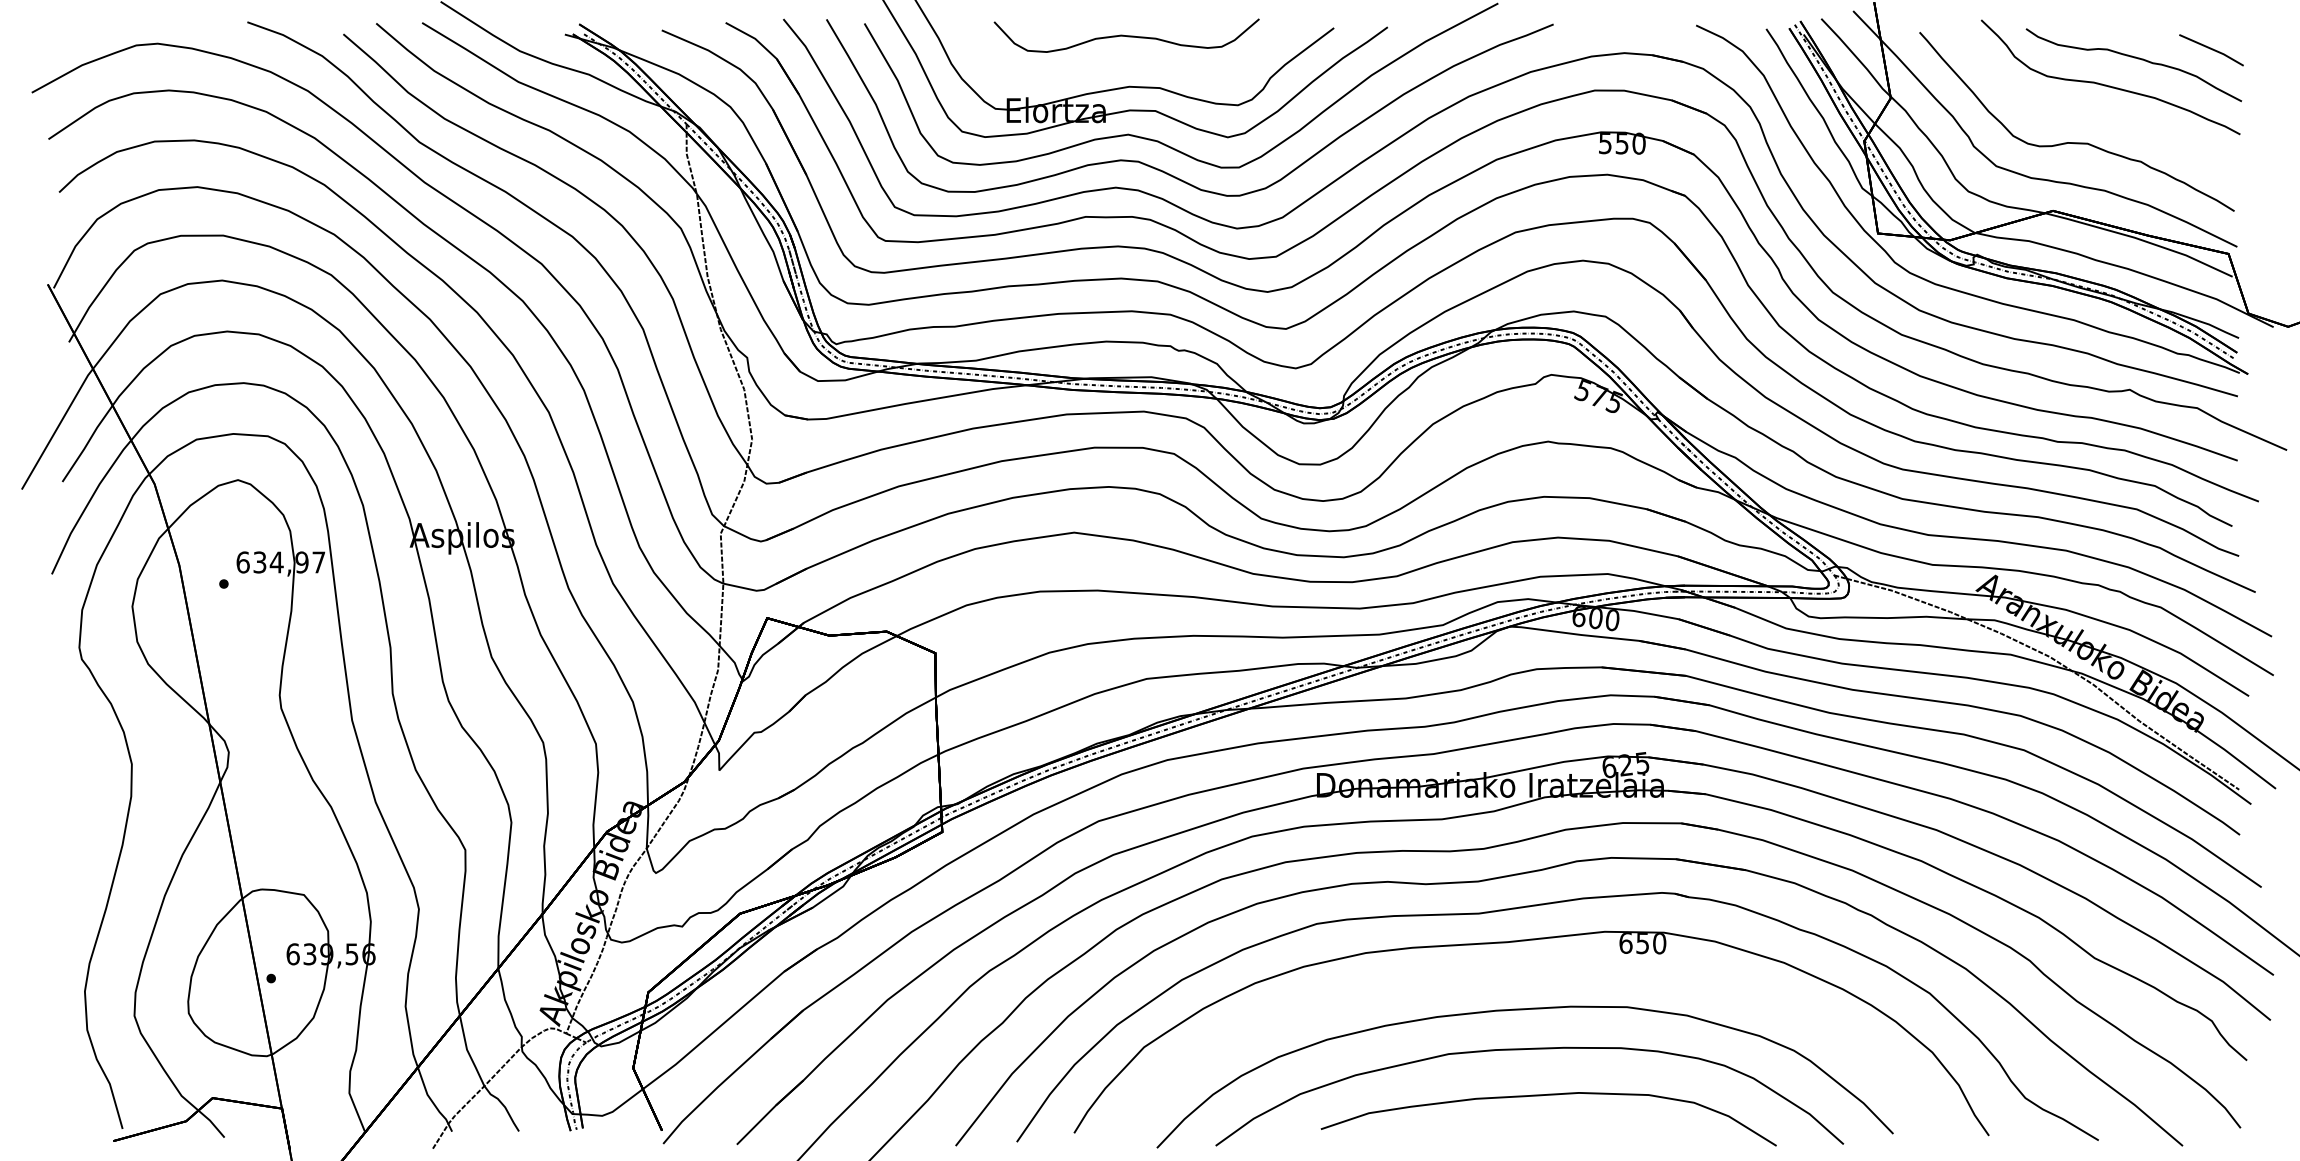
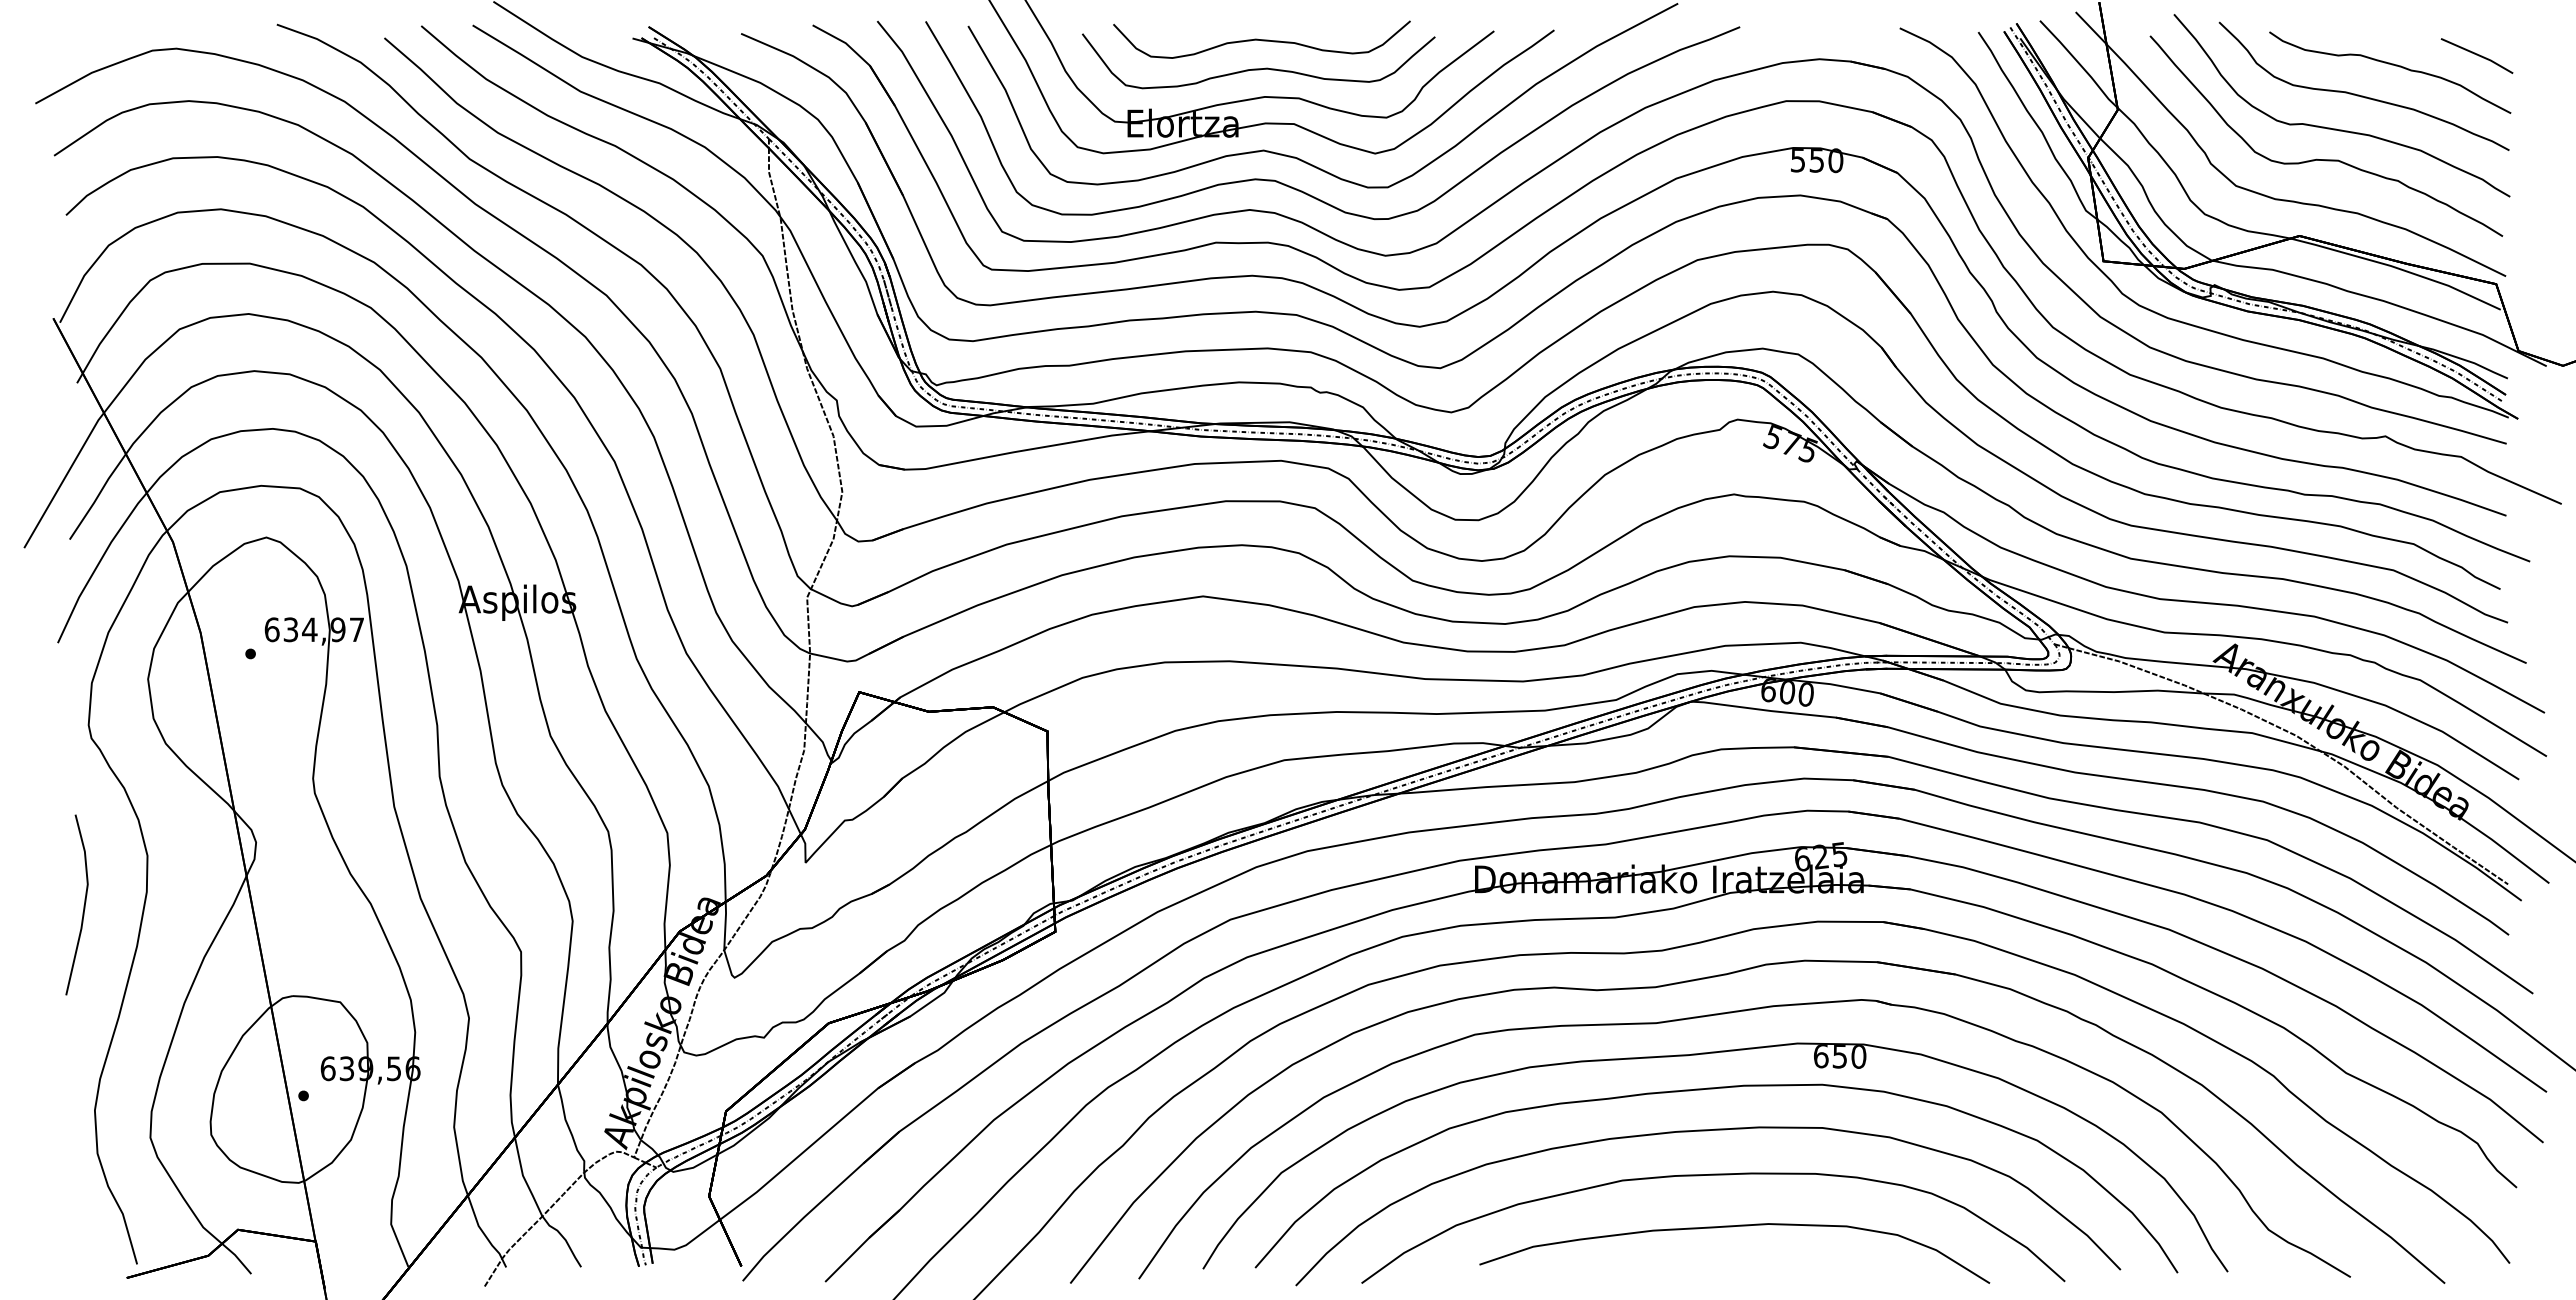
curve: (1123, 61) -> (1258, 68), added
curve: (2085, 114) -> (2336, 128), added
line: (74, 808) -> (83, 905), added
curve: (1530, 972) -> (1714, 1089), added

